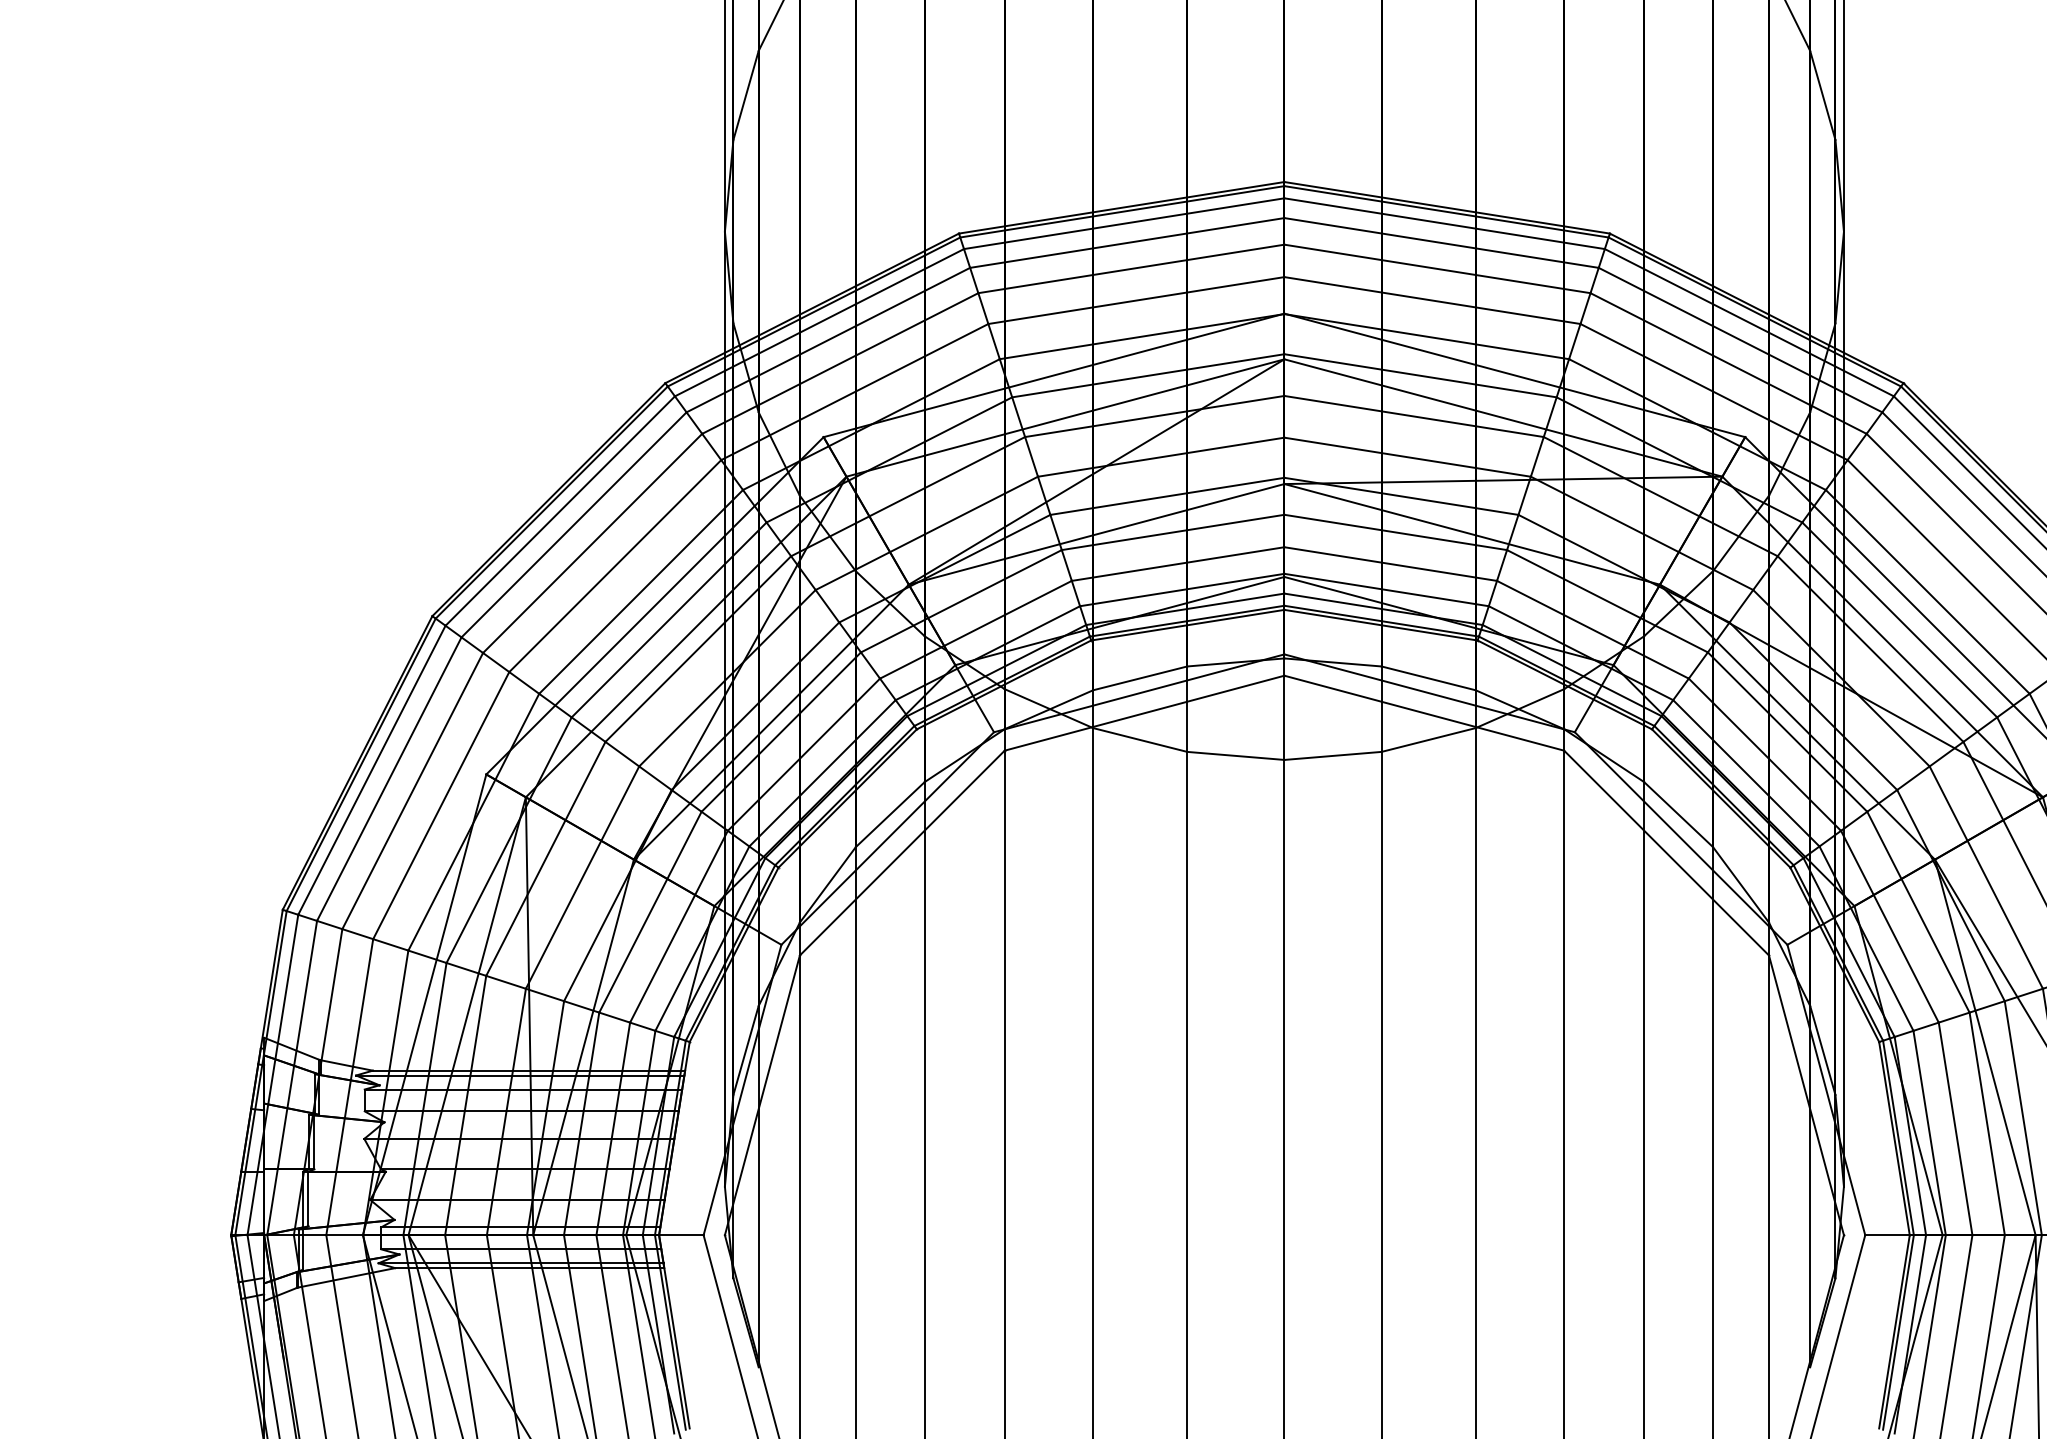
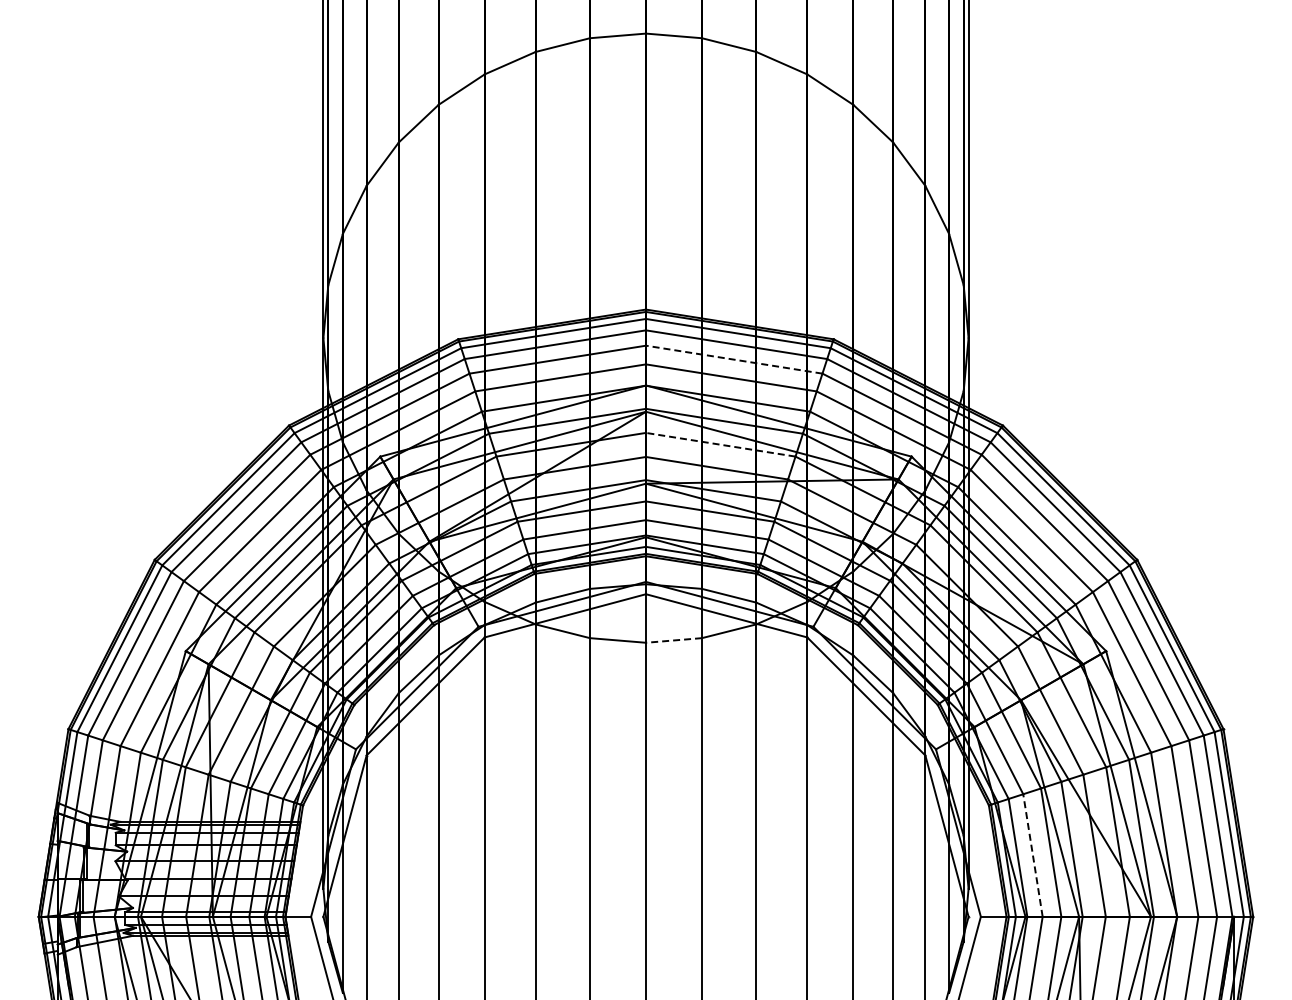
line: (1436, 268) -> (733, 359), solid -> dashed
line: (1413, 416) -> (720, 444), solid -> dashed
line: (1332, 755) -> (673, 640), solid -> dashed
line: (1954, 1128) -> (1032, 855), solid -> dashed

